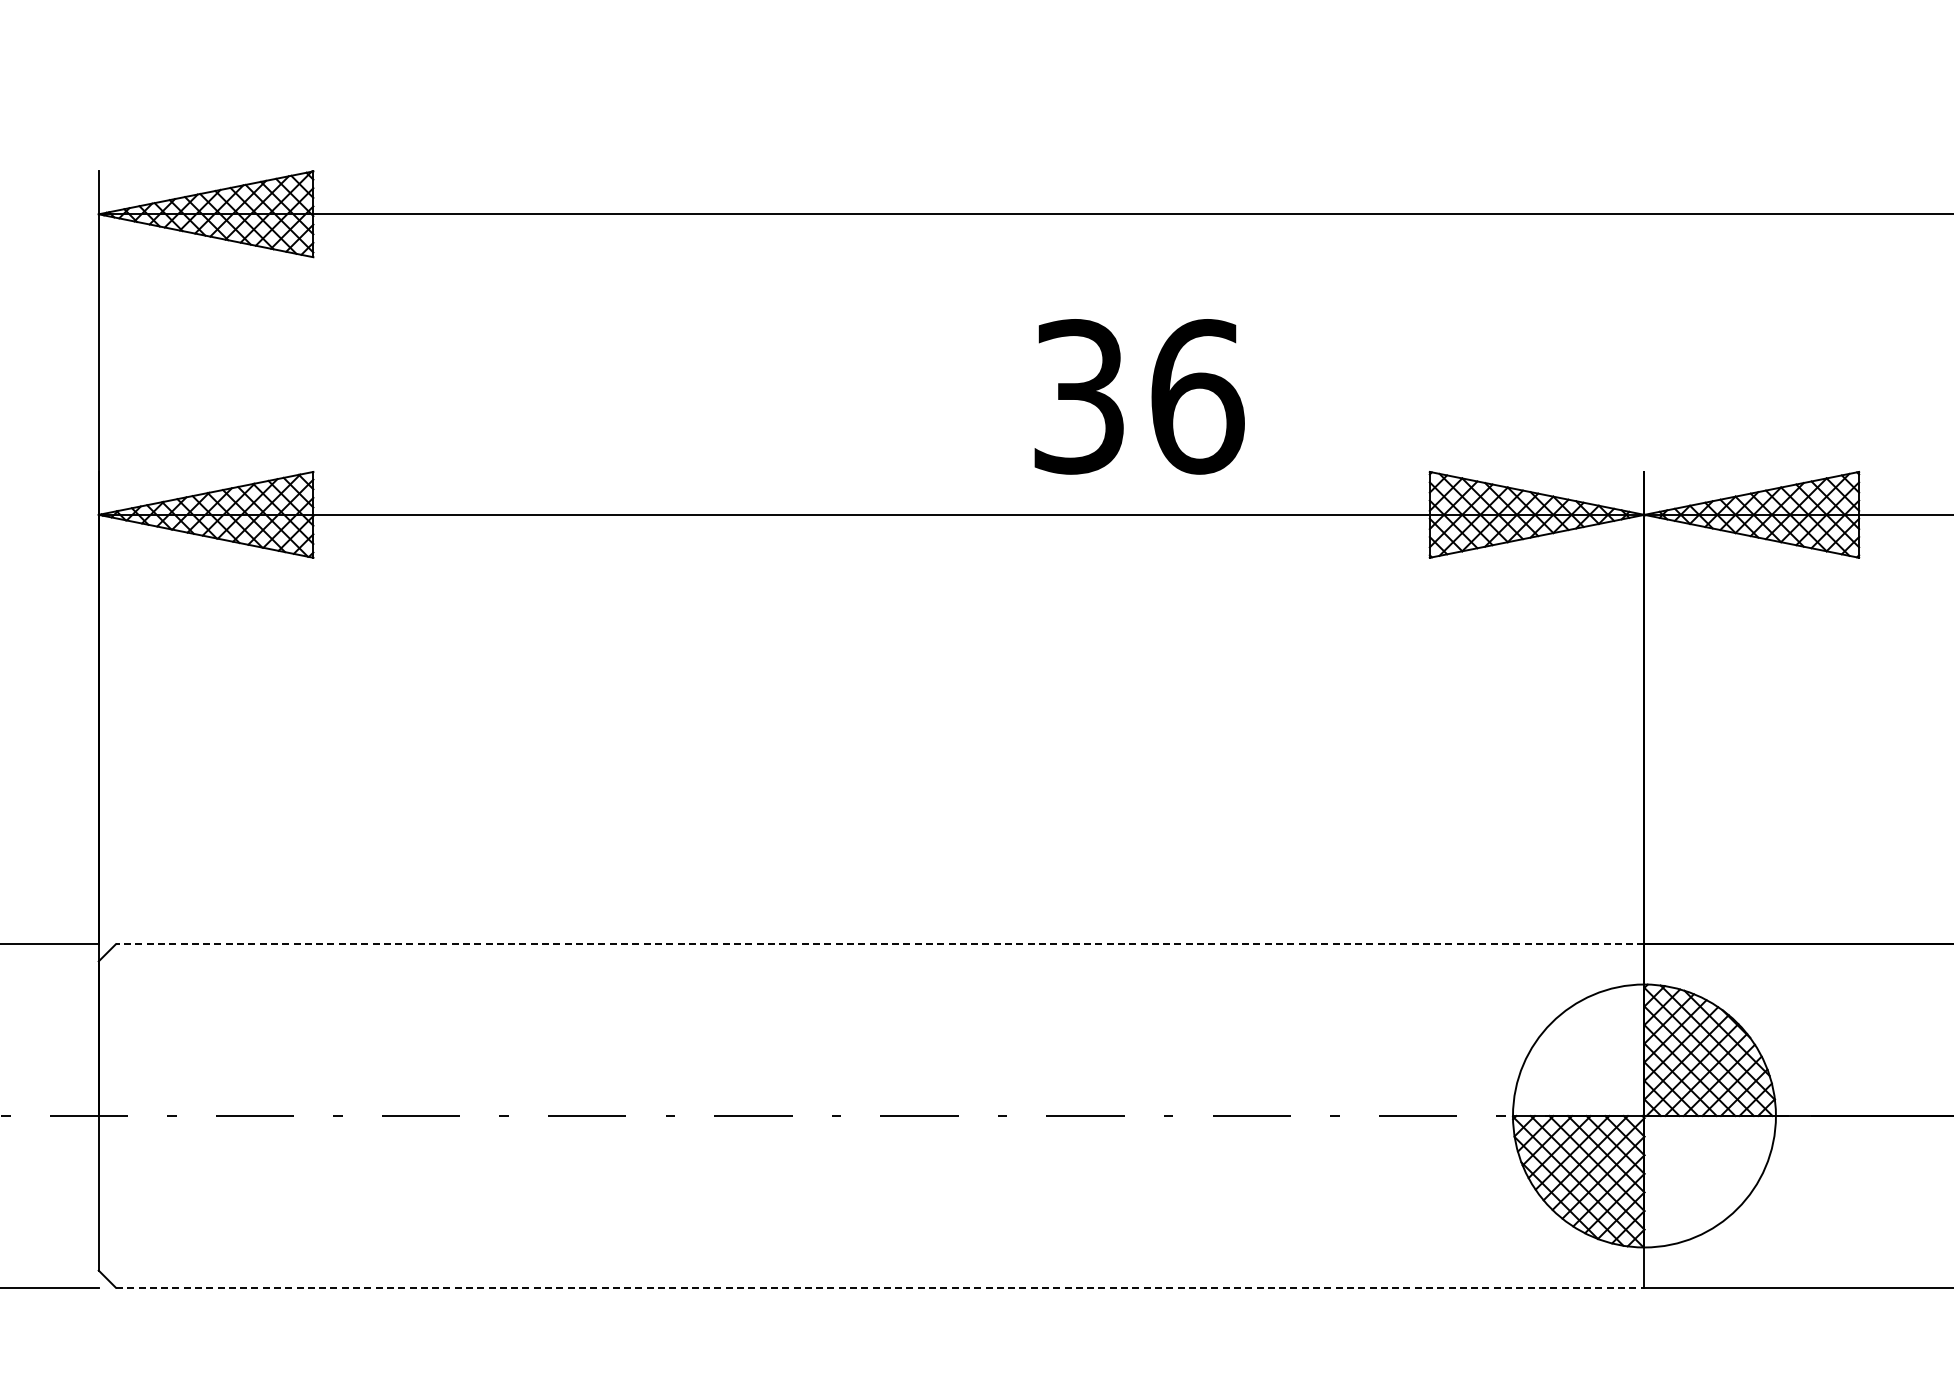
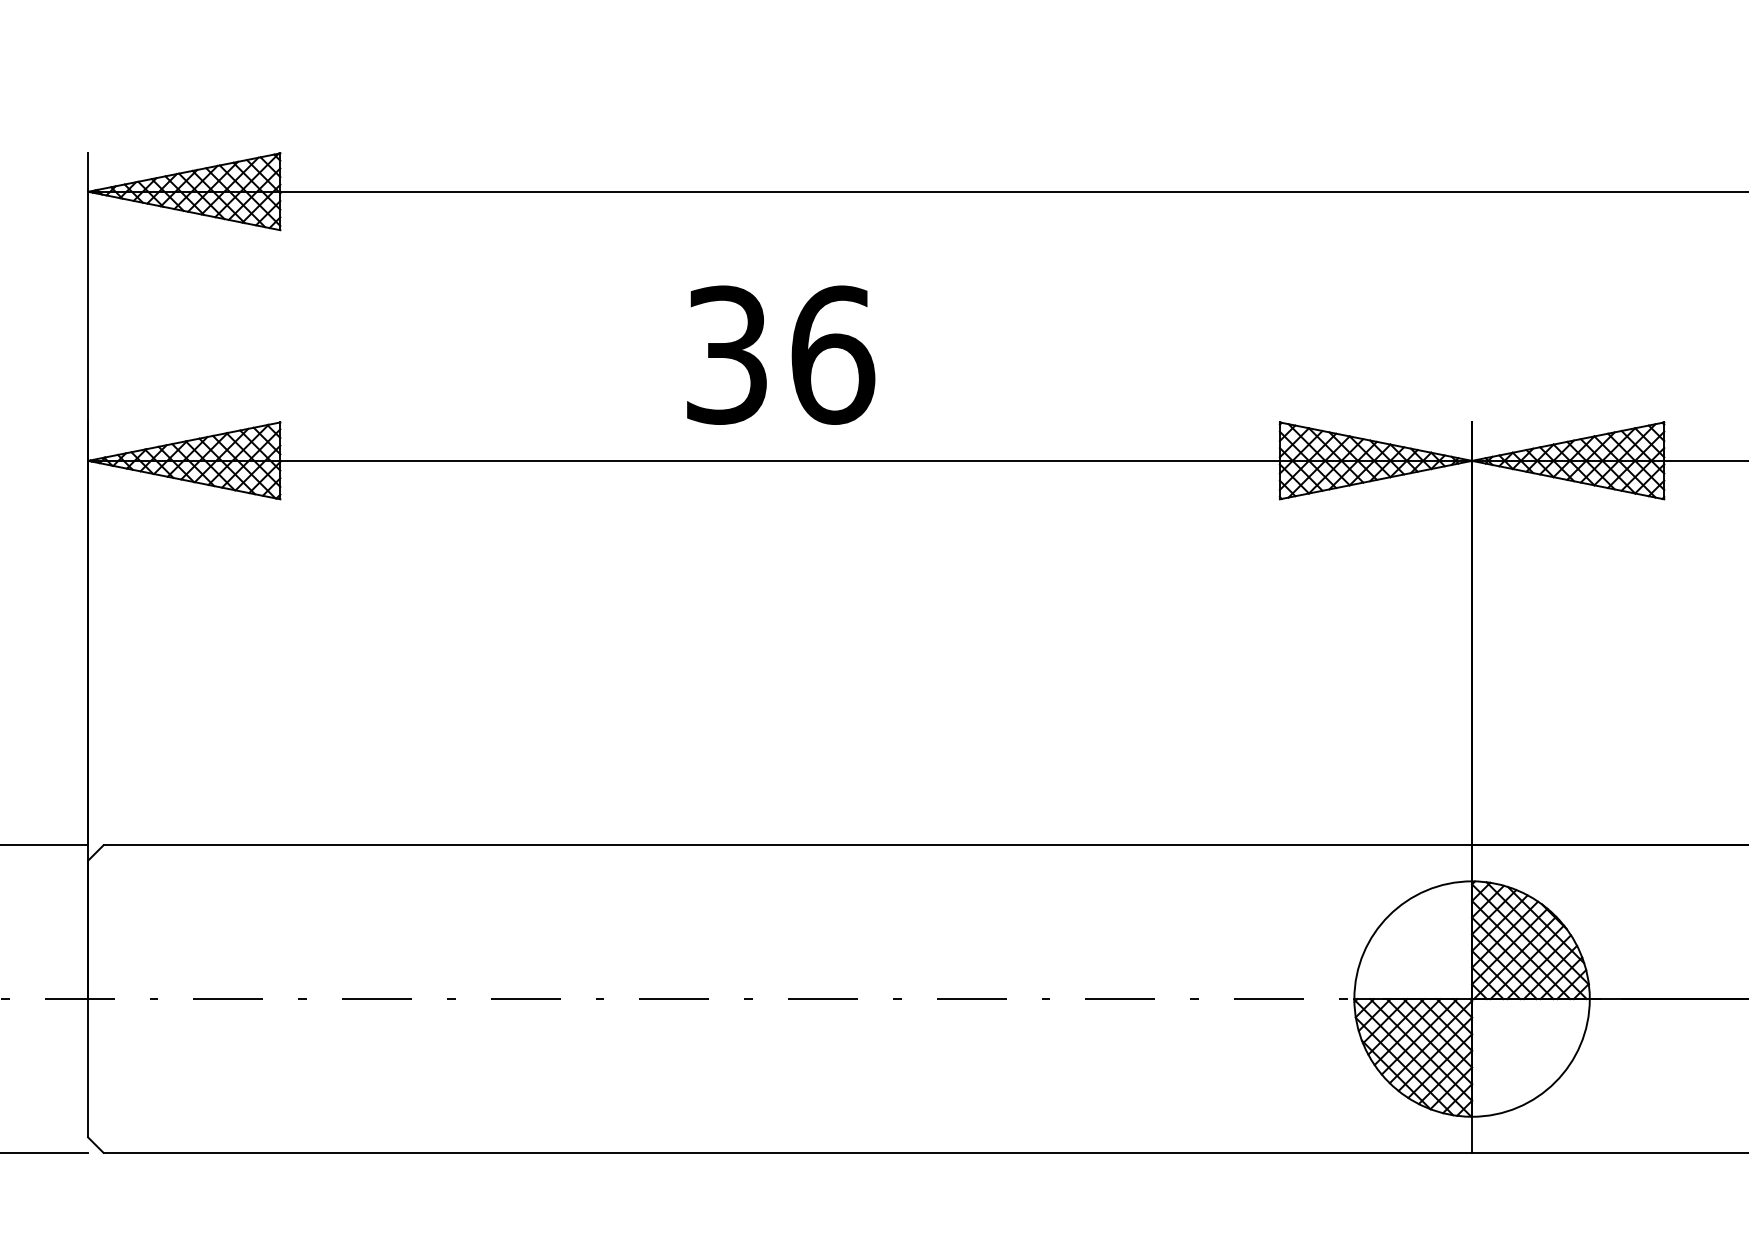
text: (1139, 396) -> (780, 354), moved
line: (879, 944) -> (787, 845), dashed -> solid
line: (880, 1287) -> (788, 1152), dashed -> solid

